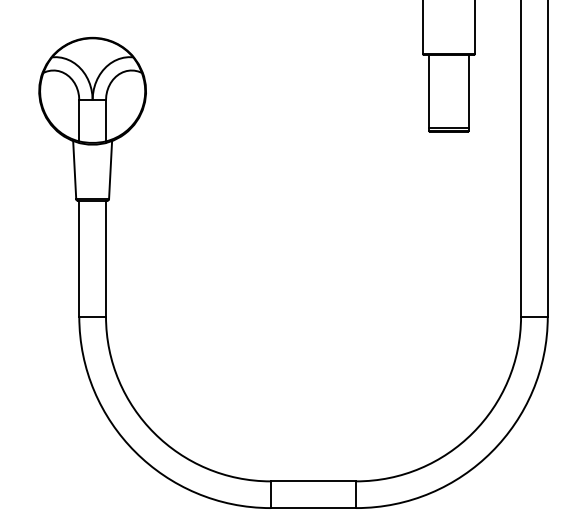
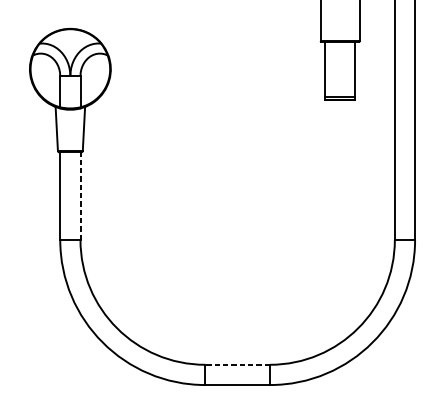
line: (106, 258) -> (80, 195), solid -> dashed
line: (313, 481) -> (237, 364), solid -> dashed

